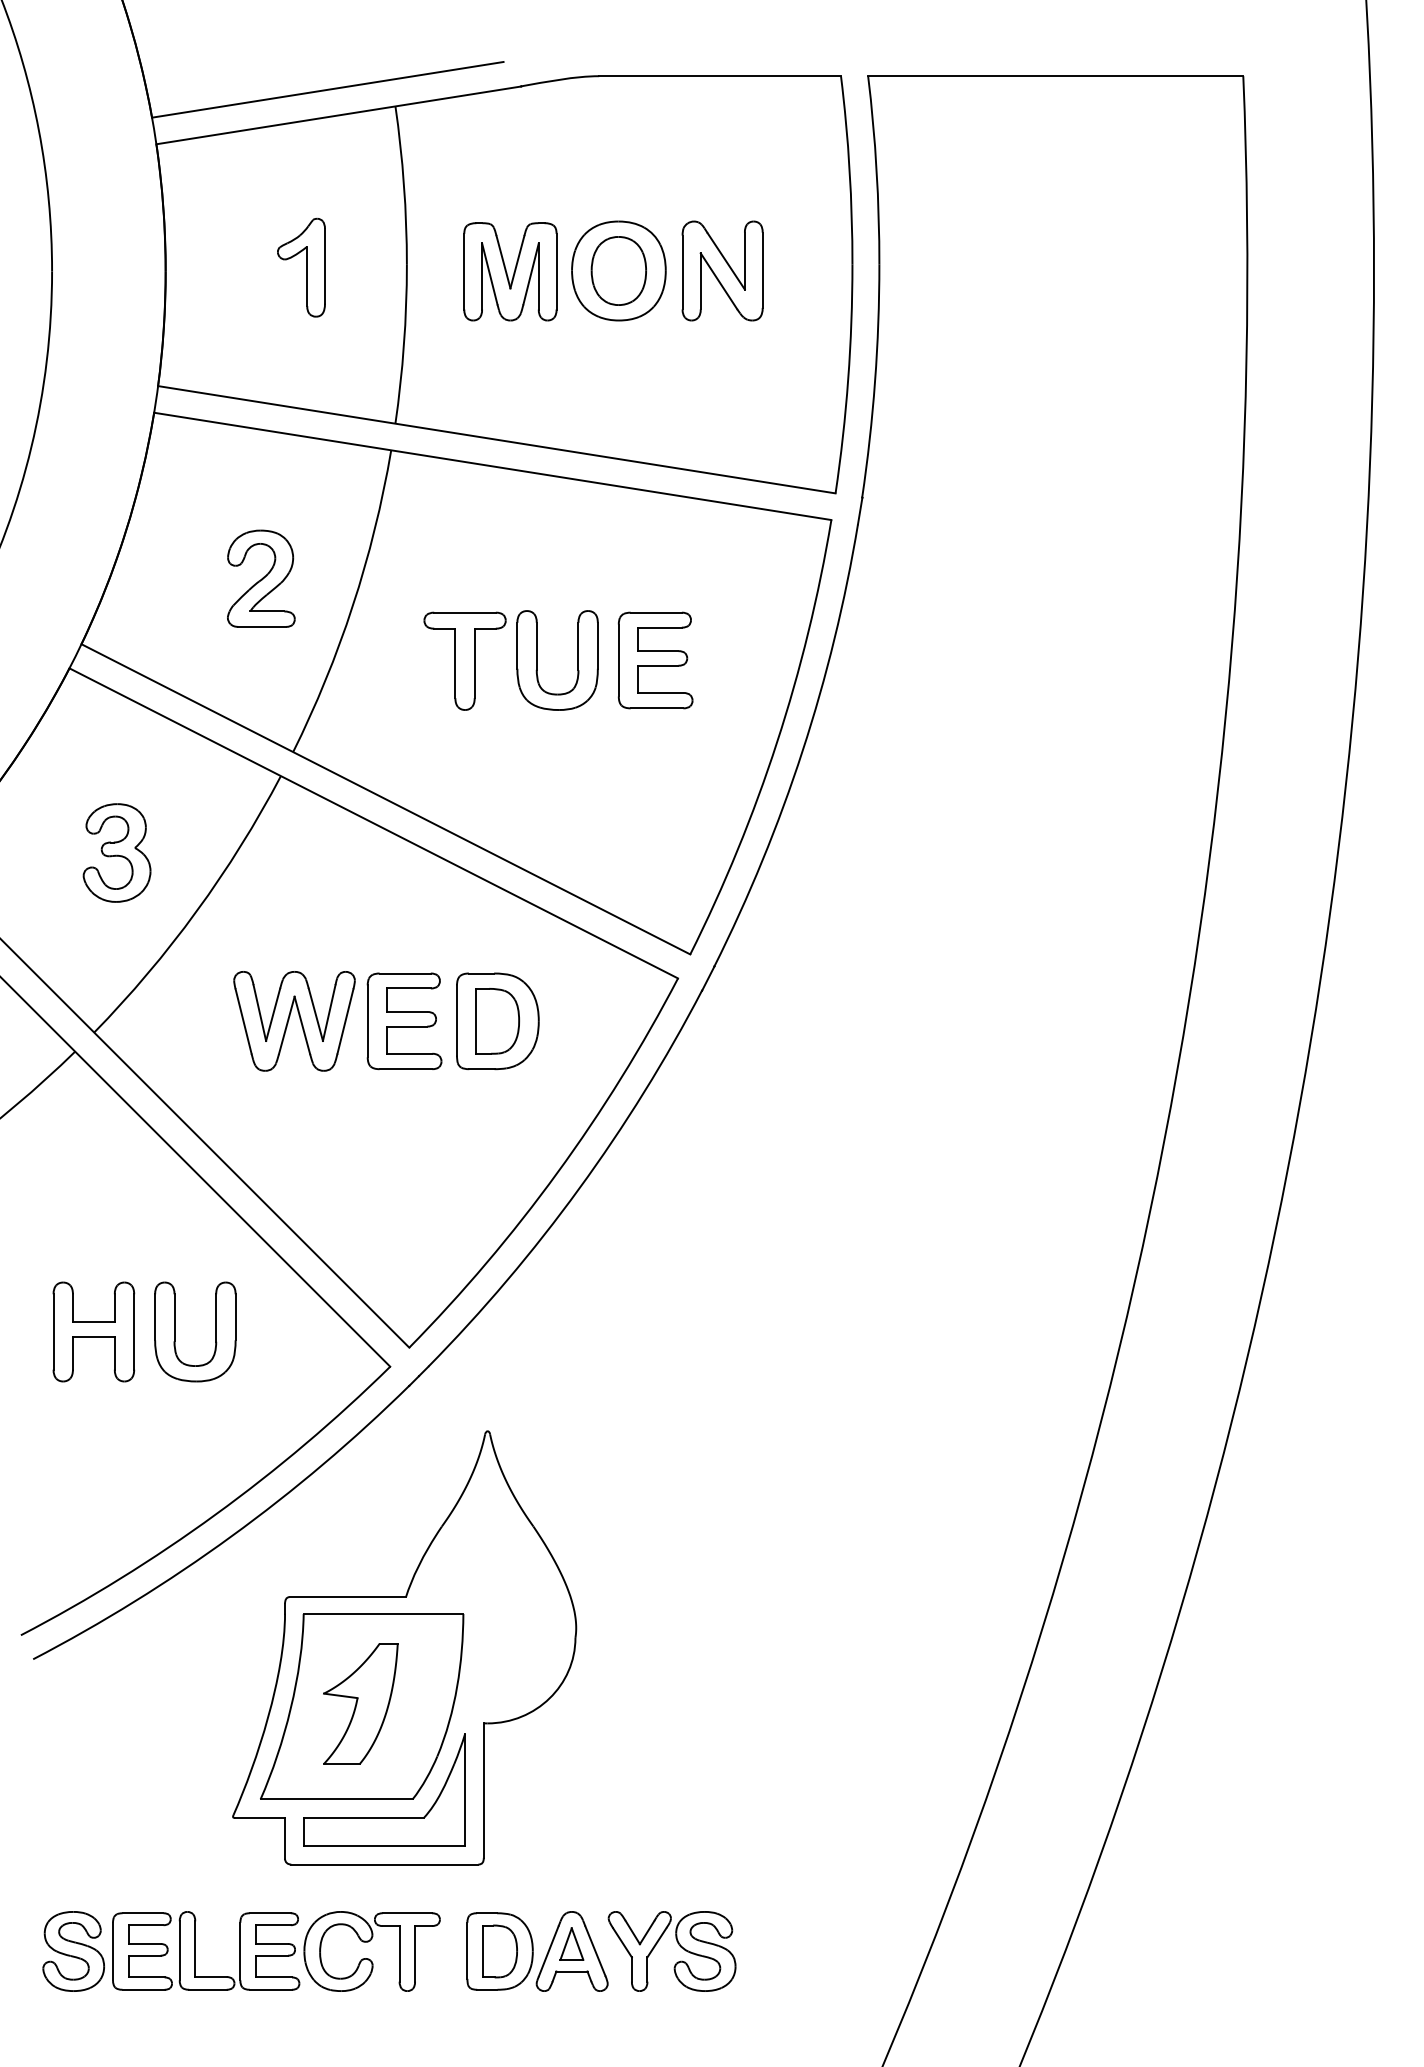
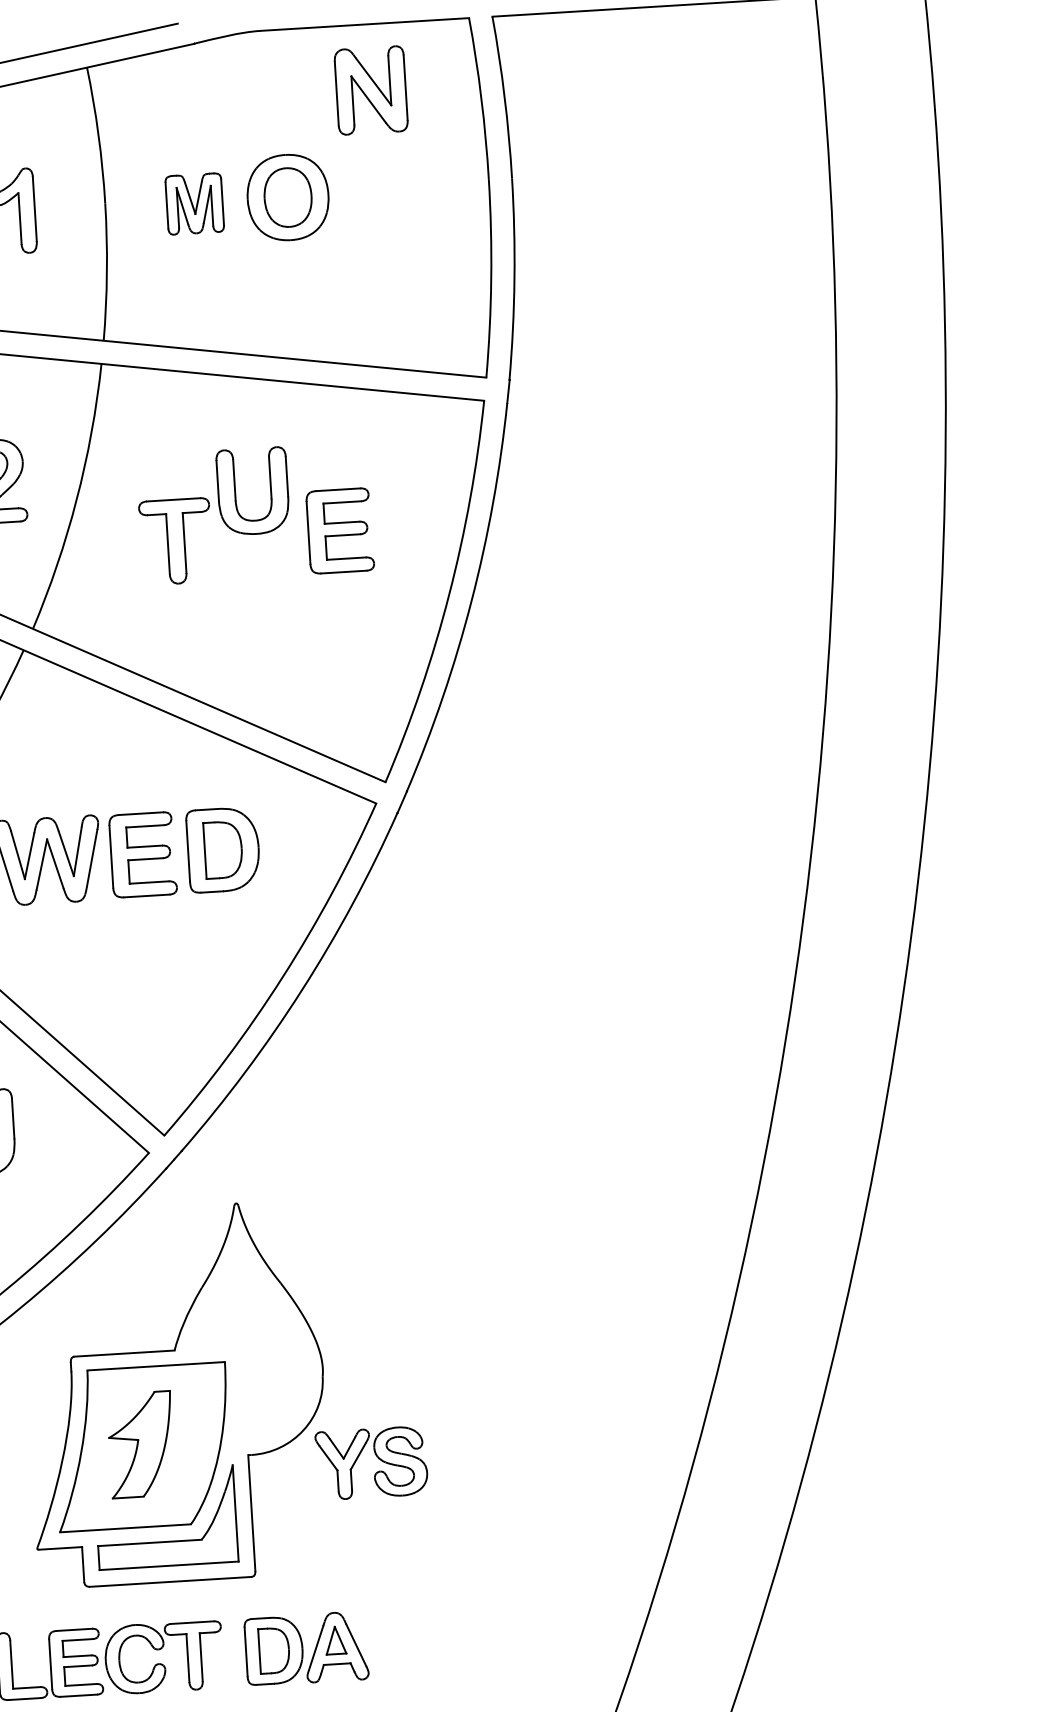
part: (722, 270) -> (371, 90), moved
part: (510, 271) -> (194, 203), size x0.7
part: (537, 660) -> (235, 492), moved
part: (679, 1946) -> (377, 1458), moved

